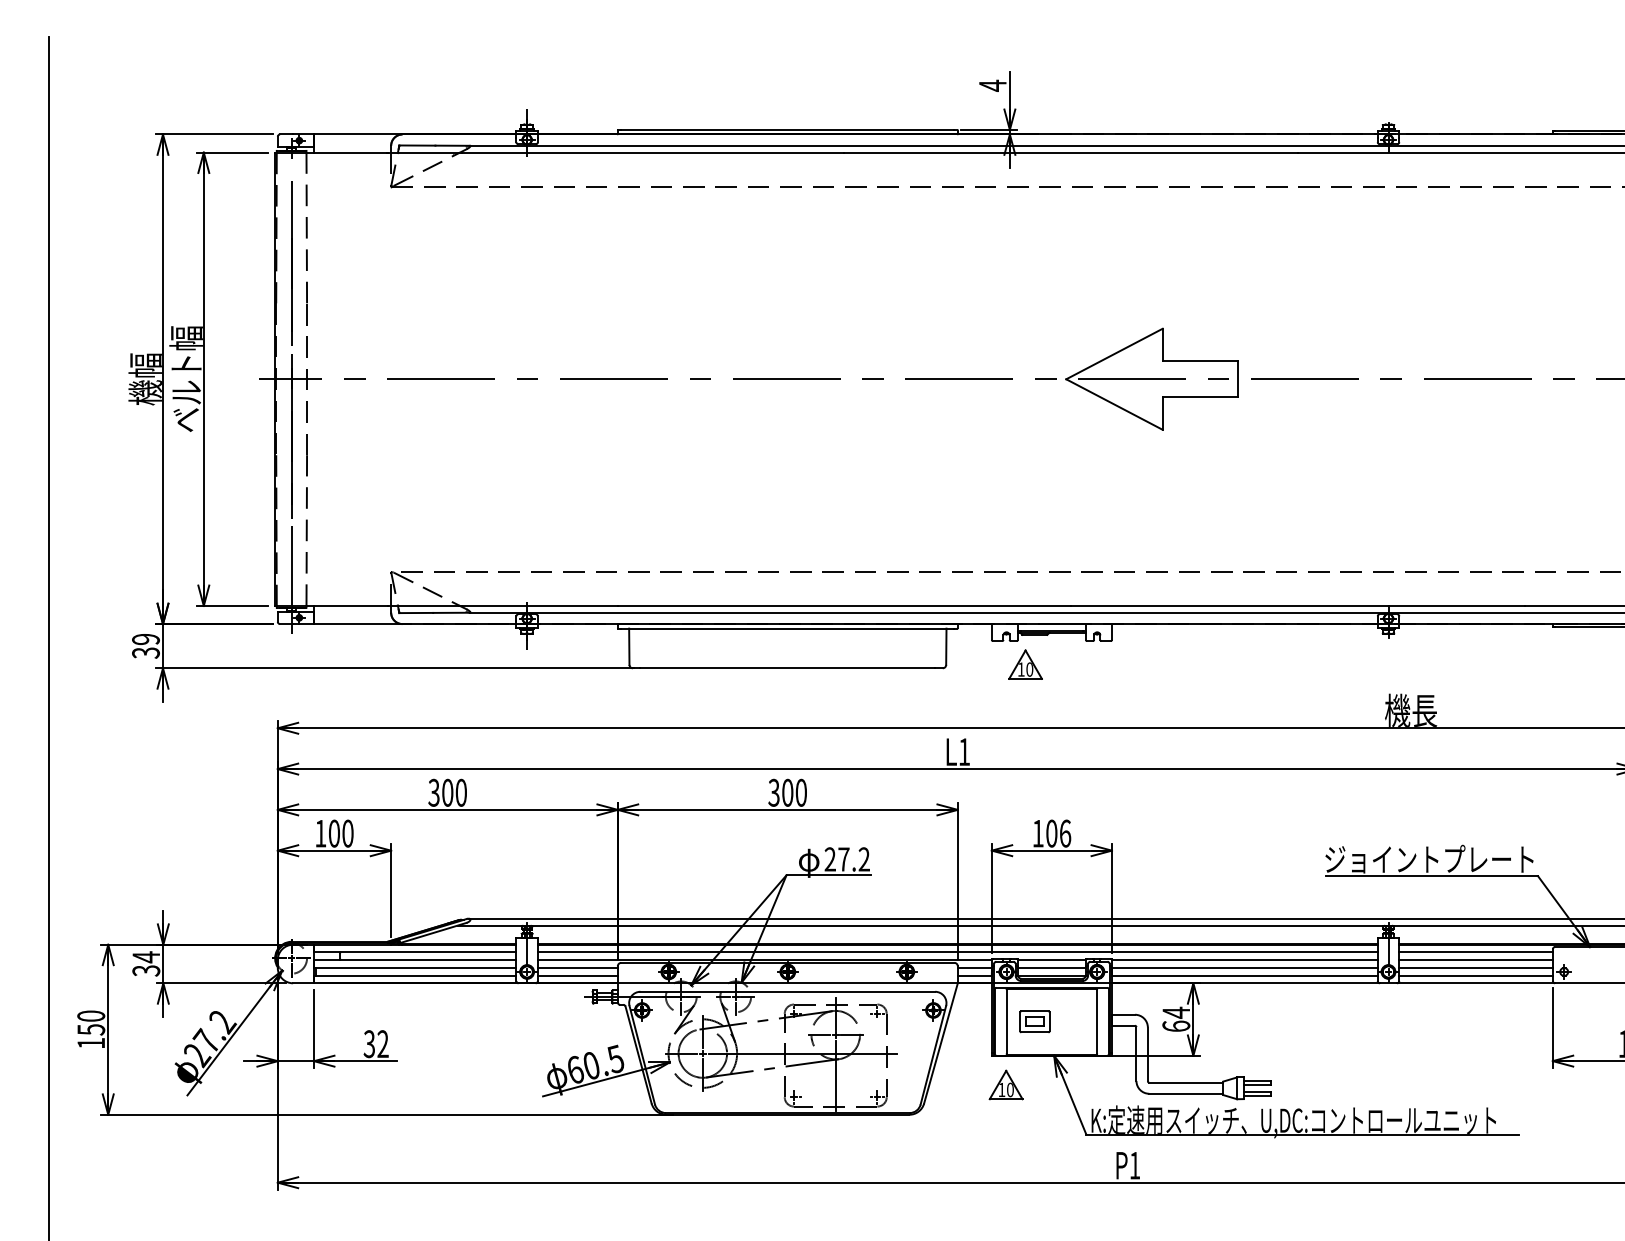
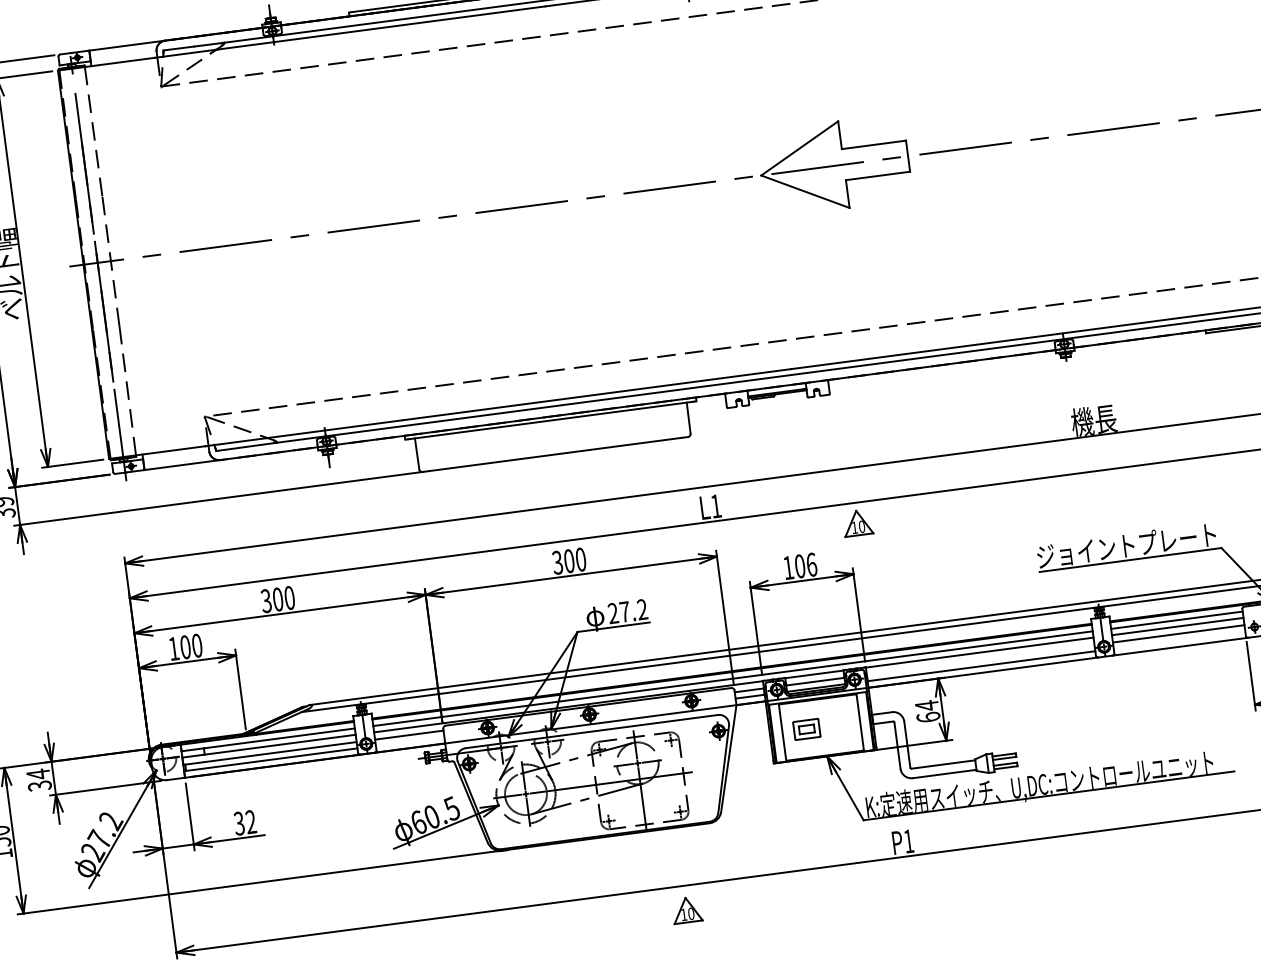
part: (1025, 664) -> (857, 522), moved
line: (1244, 968) -> (980, 660), removed
line: (577, 975) -> (409, 741), removed
line: (1475, 975) -> (1179, 640), removed
part: (1005, 1084) -> (686, 909), moved

